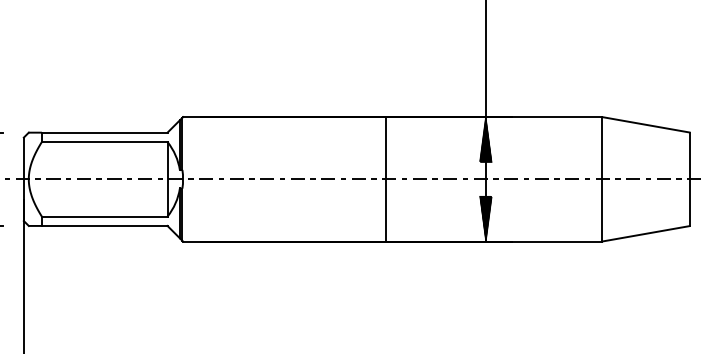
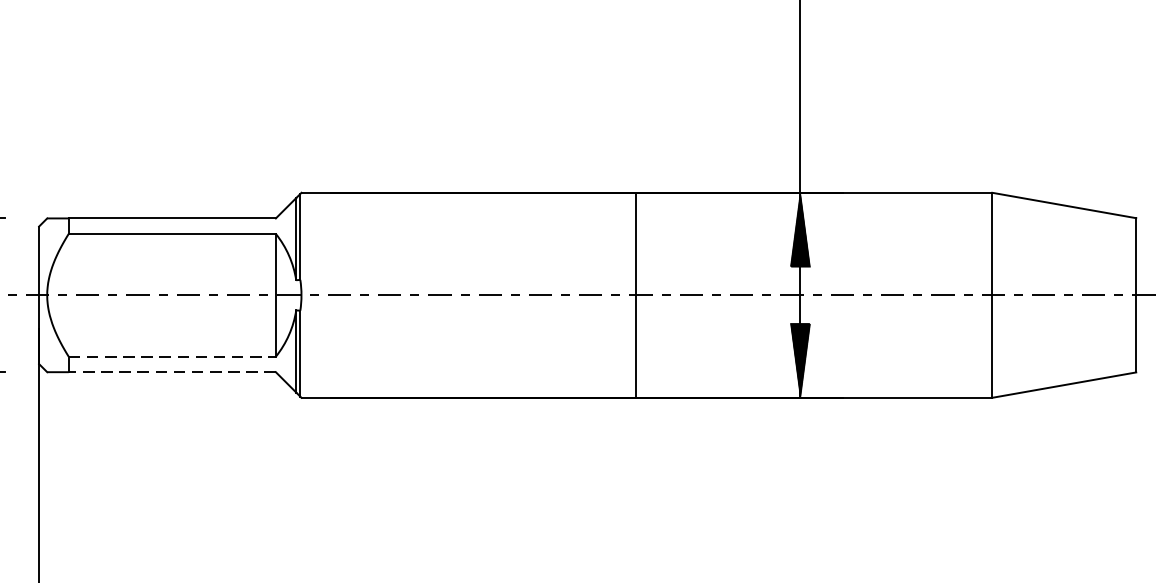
line: (104, 216) -> (171, 356), solid -> dashed
line: (104, 225) -> (171, 371), solid -> dashed

